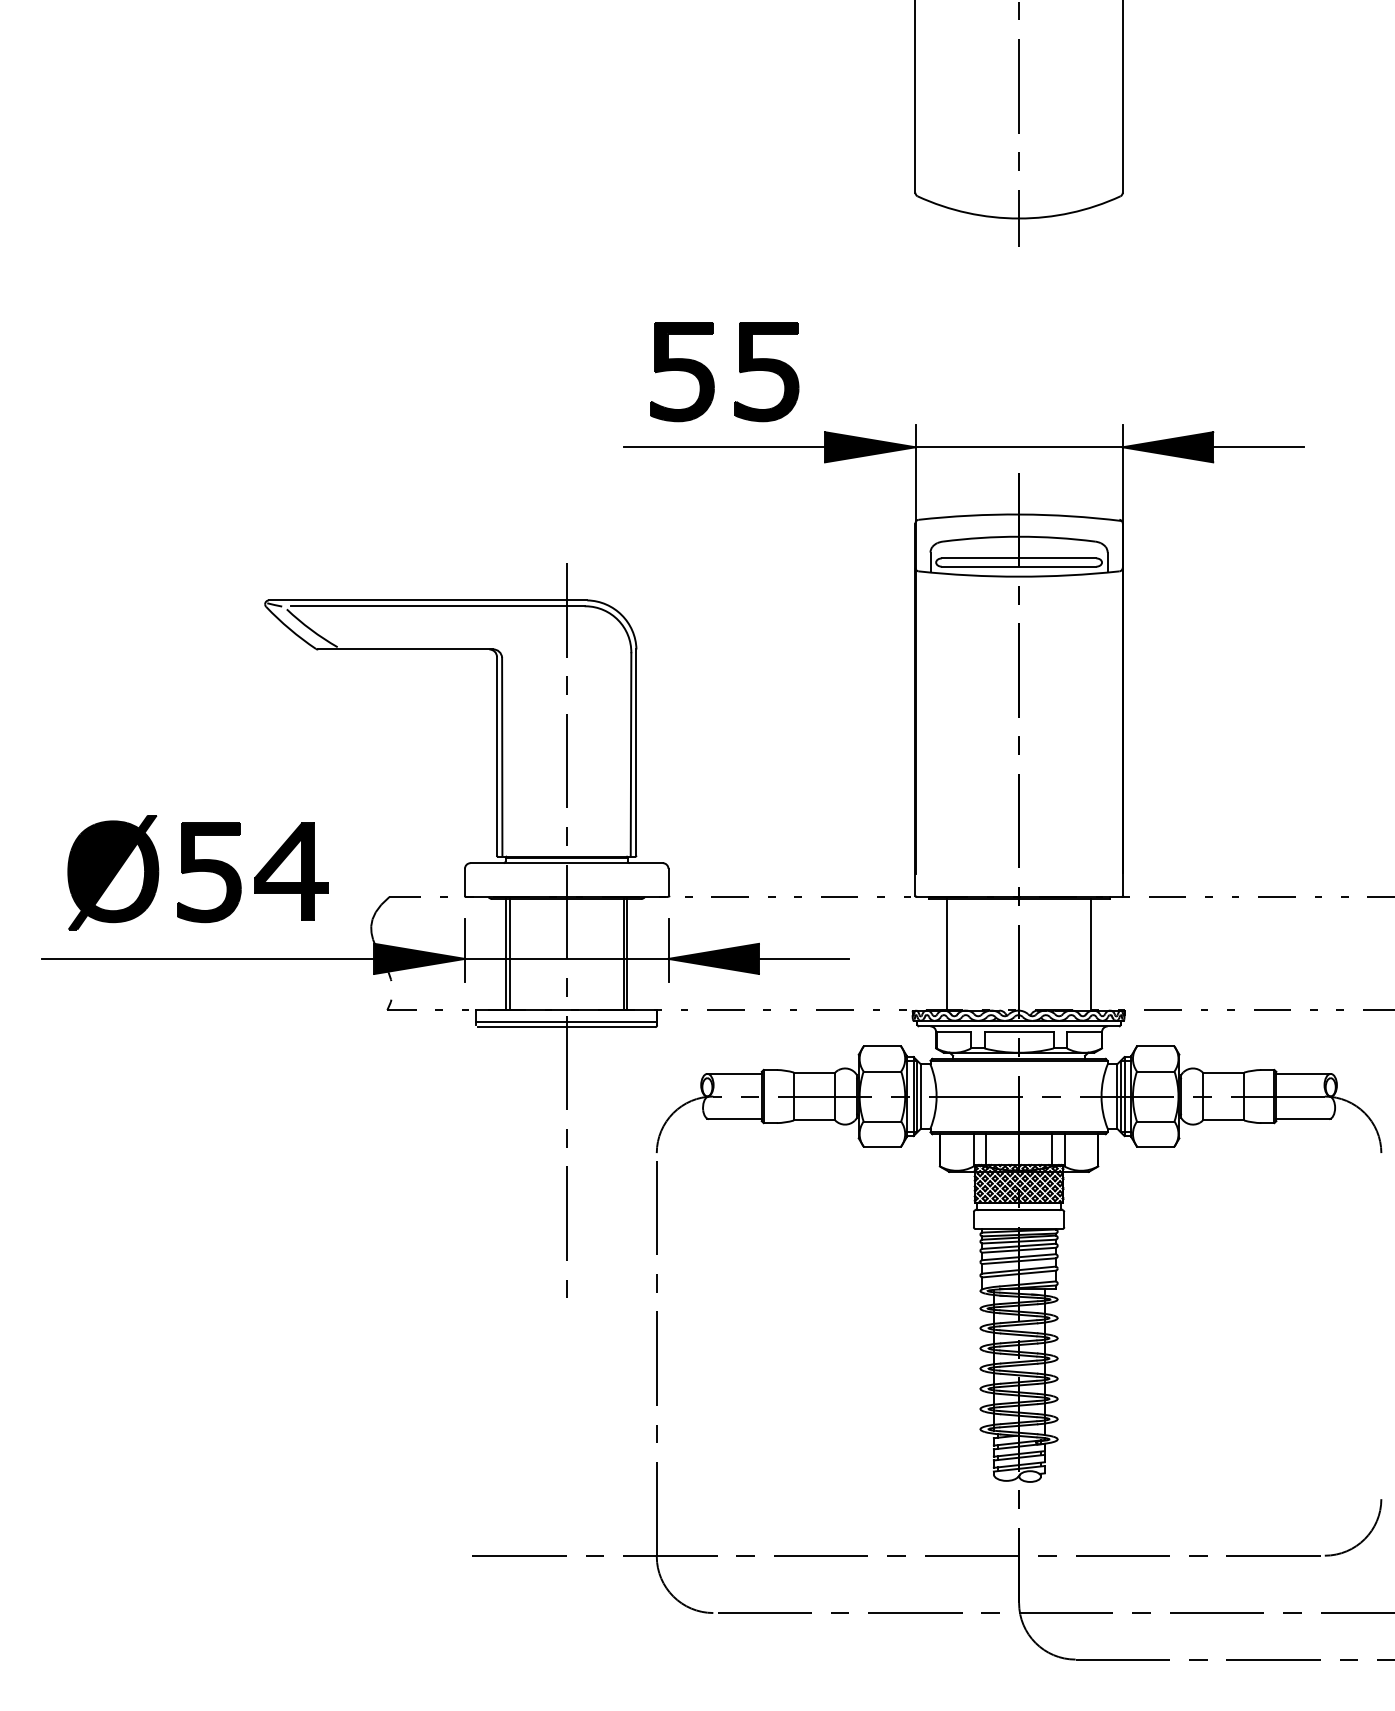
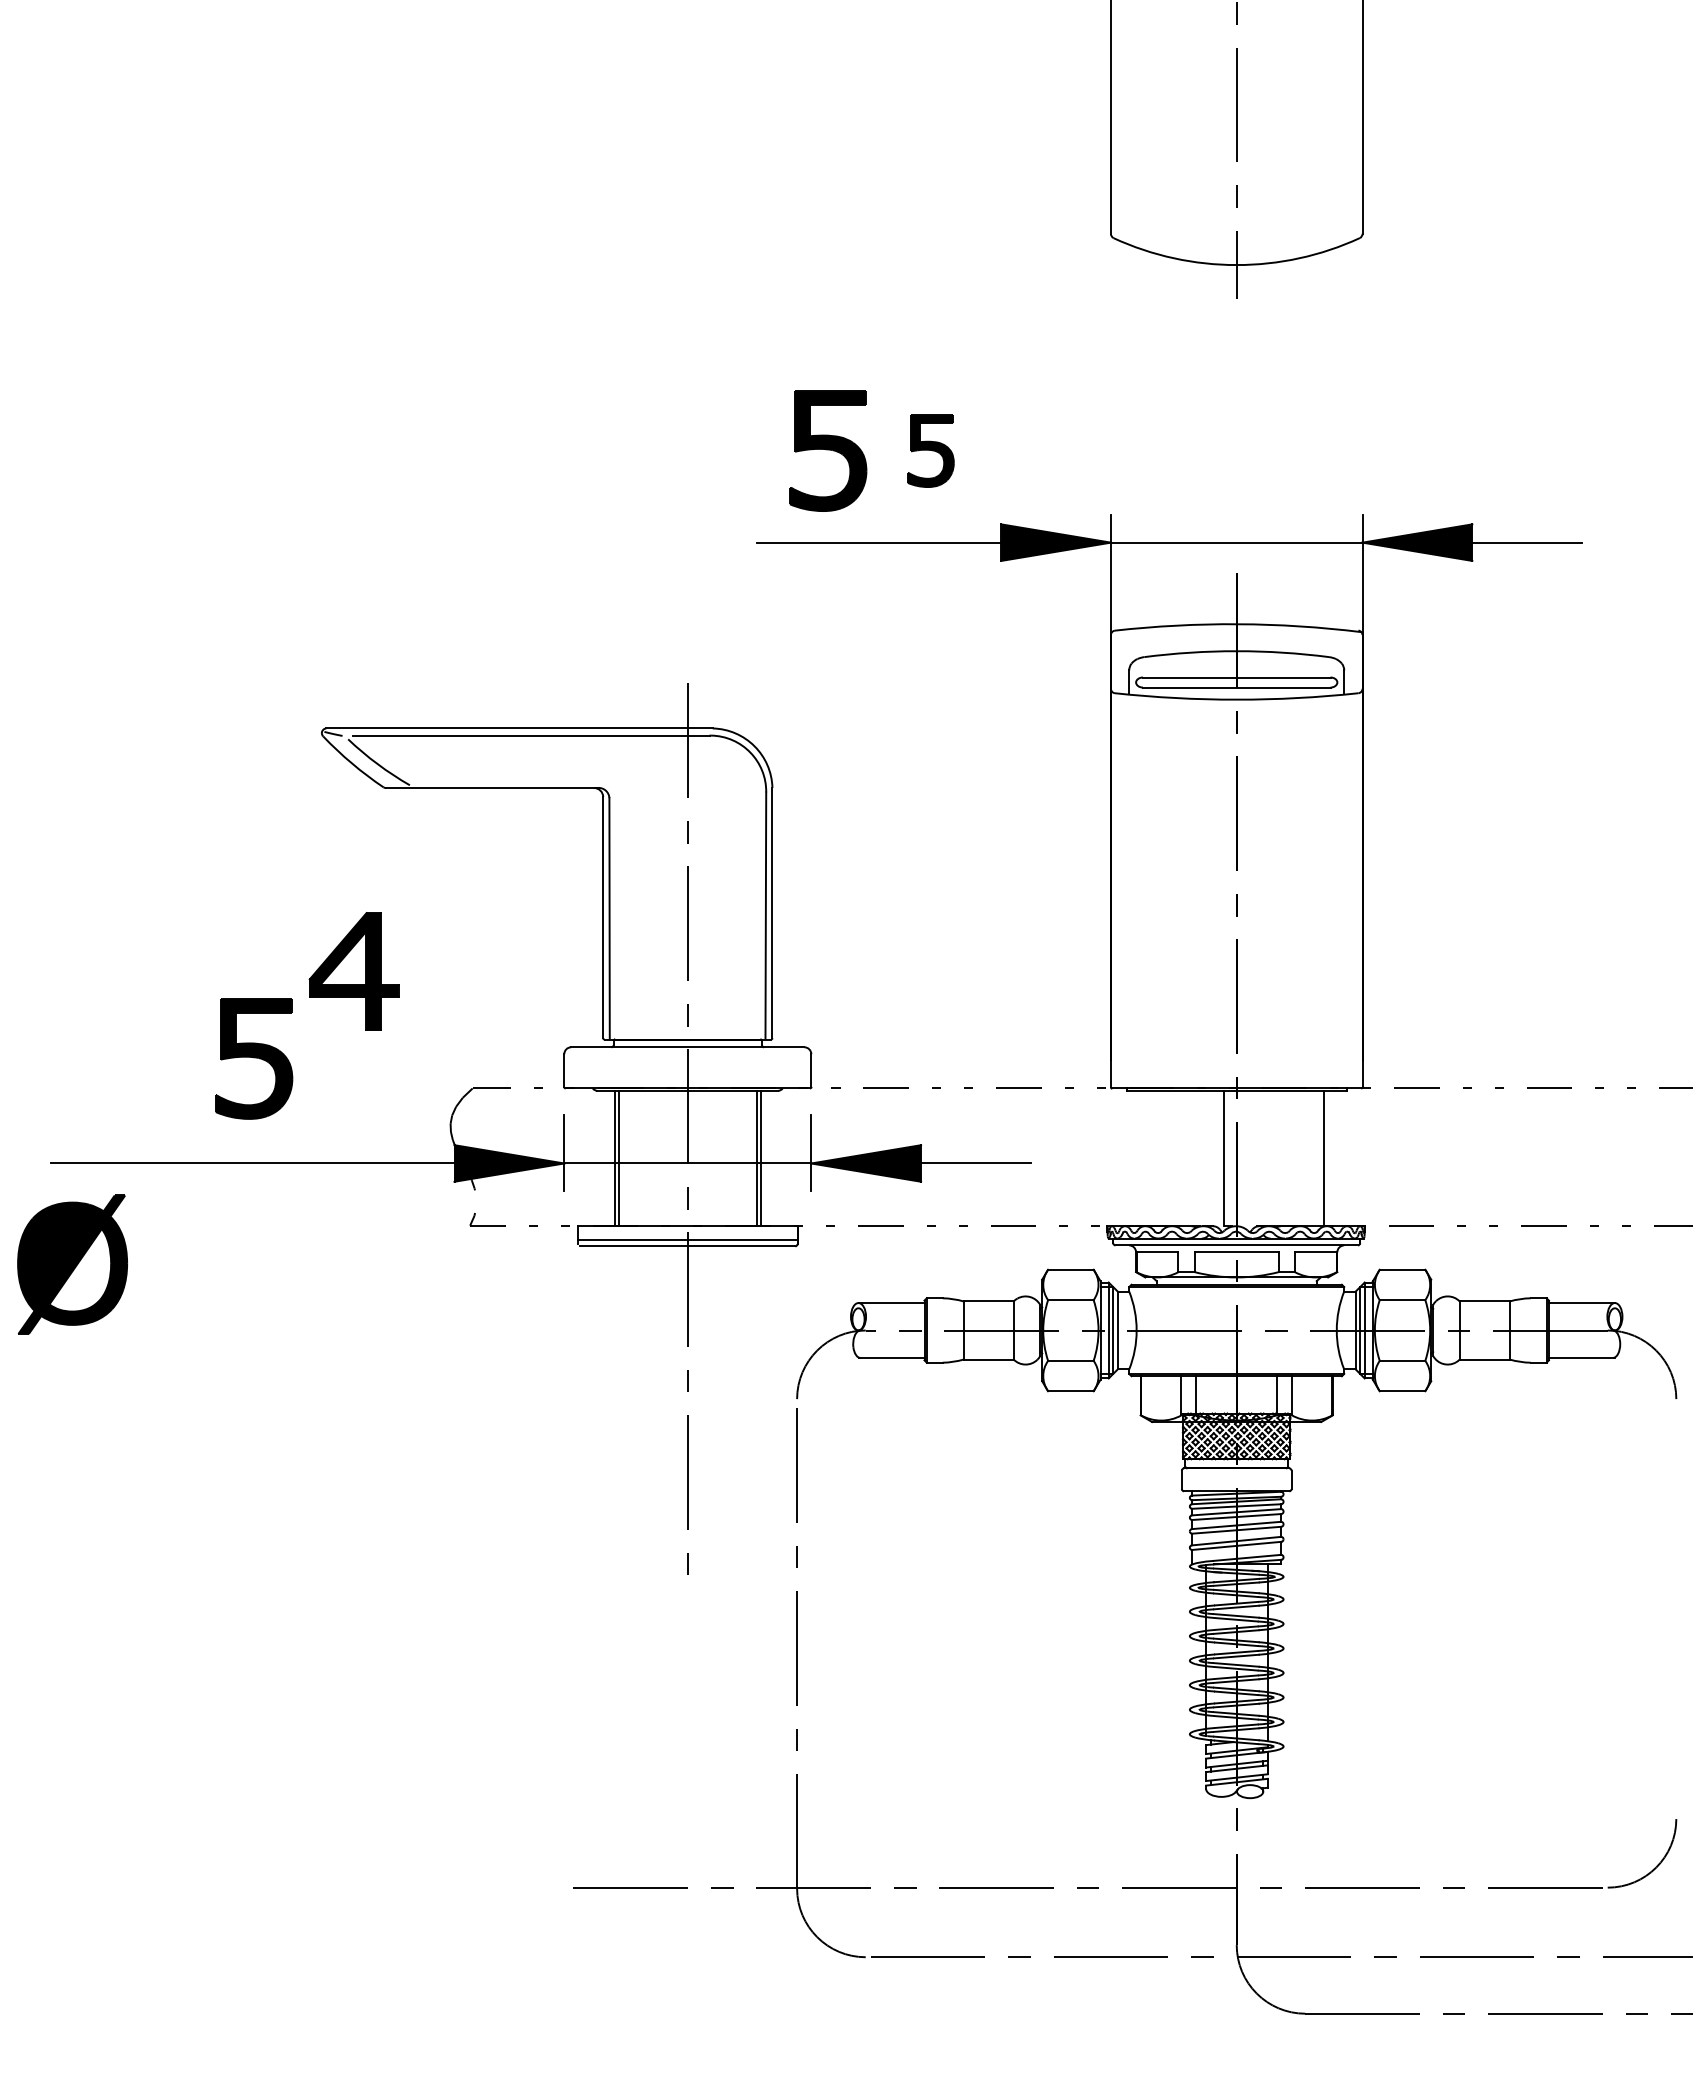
part: (766, 371) -> (930, 450), size x0.6
part: (291, 871) -> (353, 971), moved
part: (113, 872) -> (72, 1264), moved
line: (947, 954) -> (1223, 1158), moved

